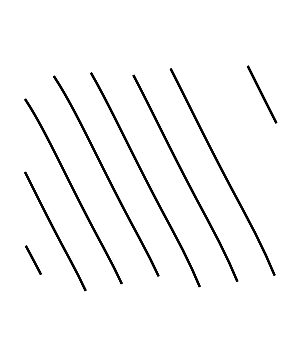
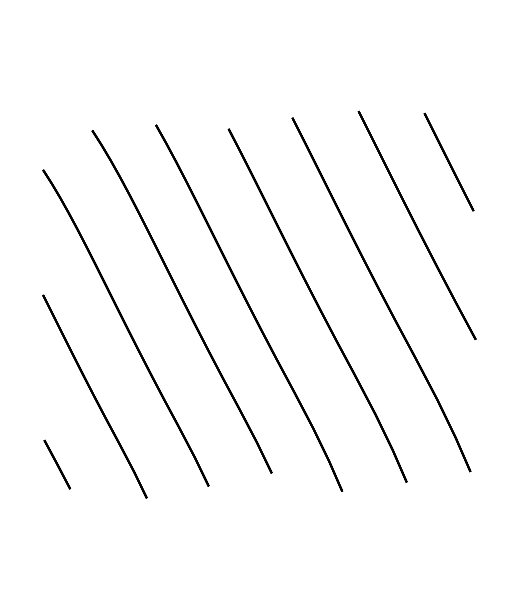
line: (243, 131) -> (417, 225), added
line: (33, 259) -> (57, 463), moved

